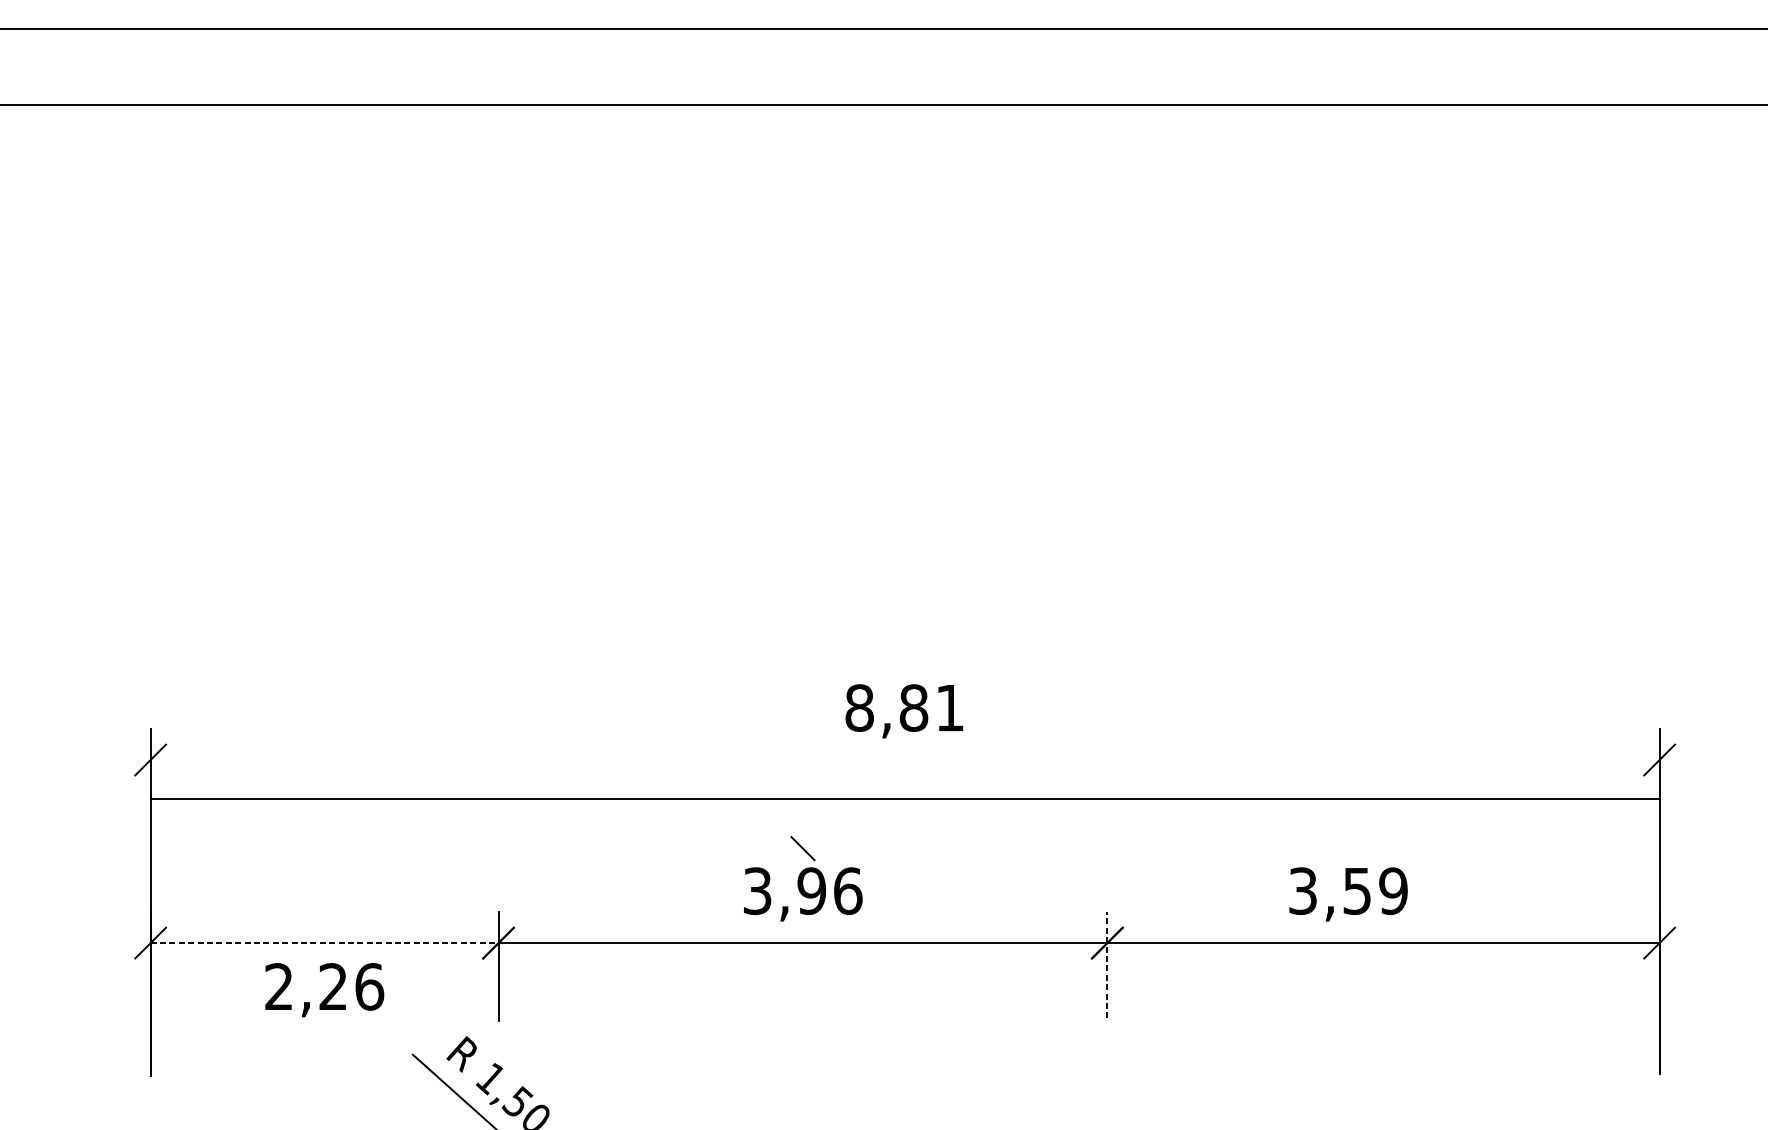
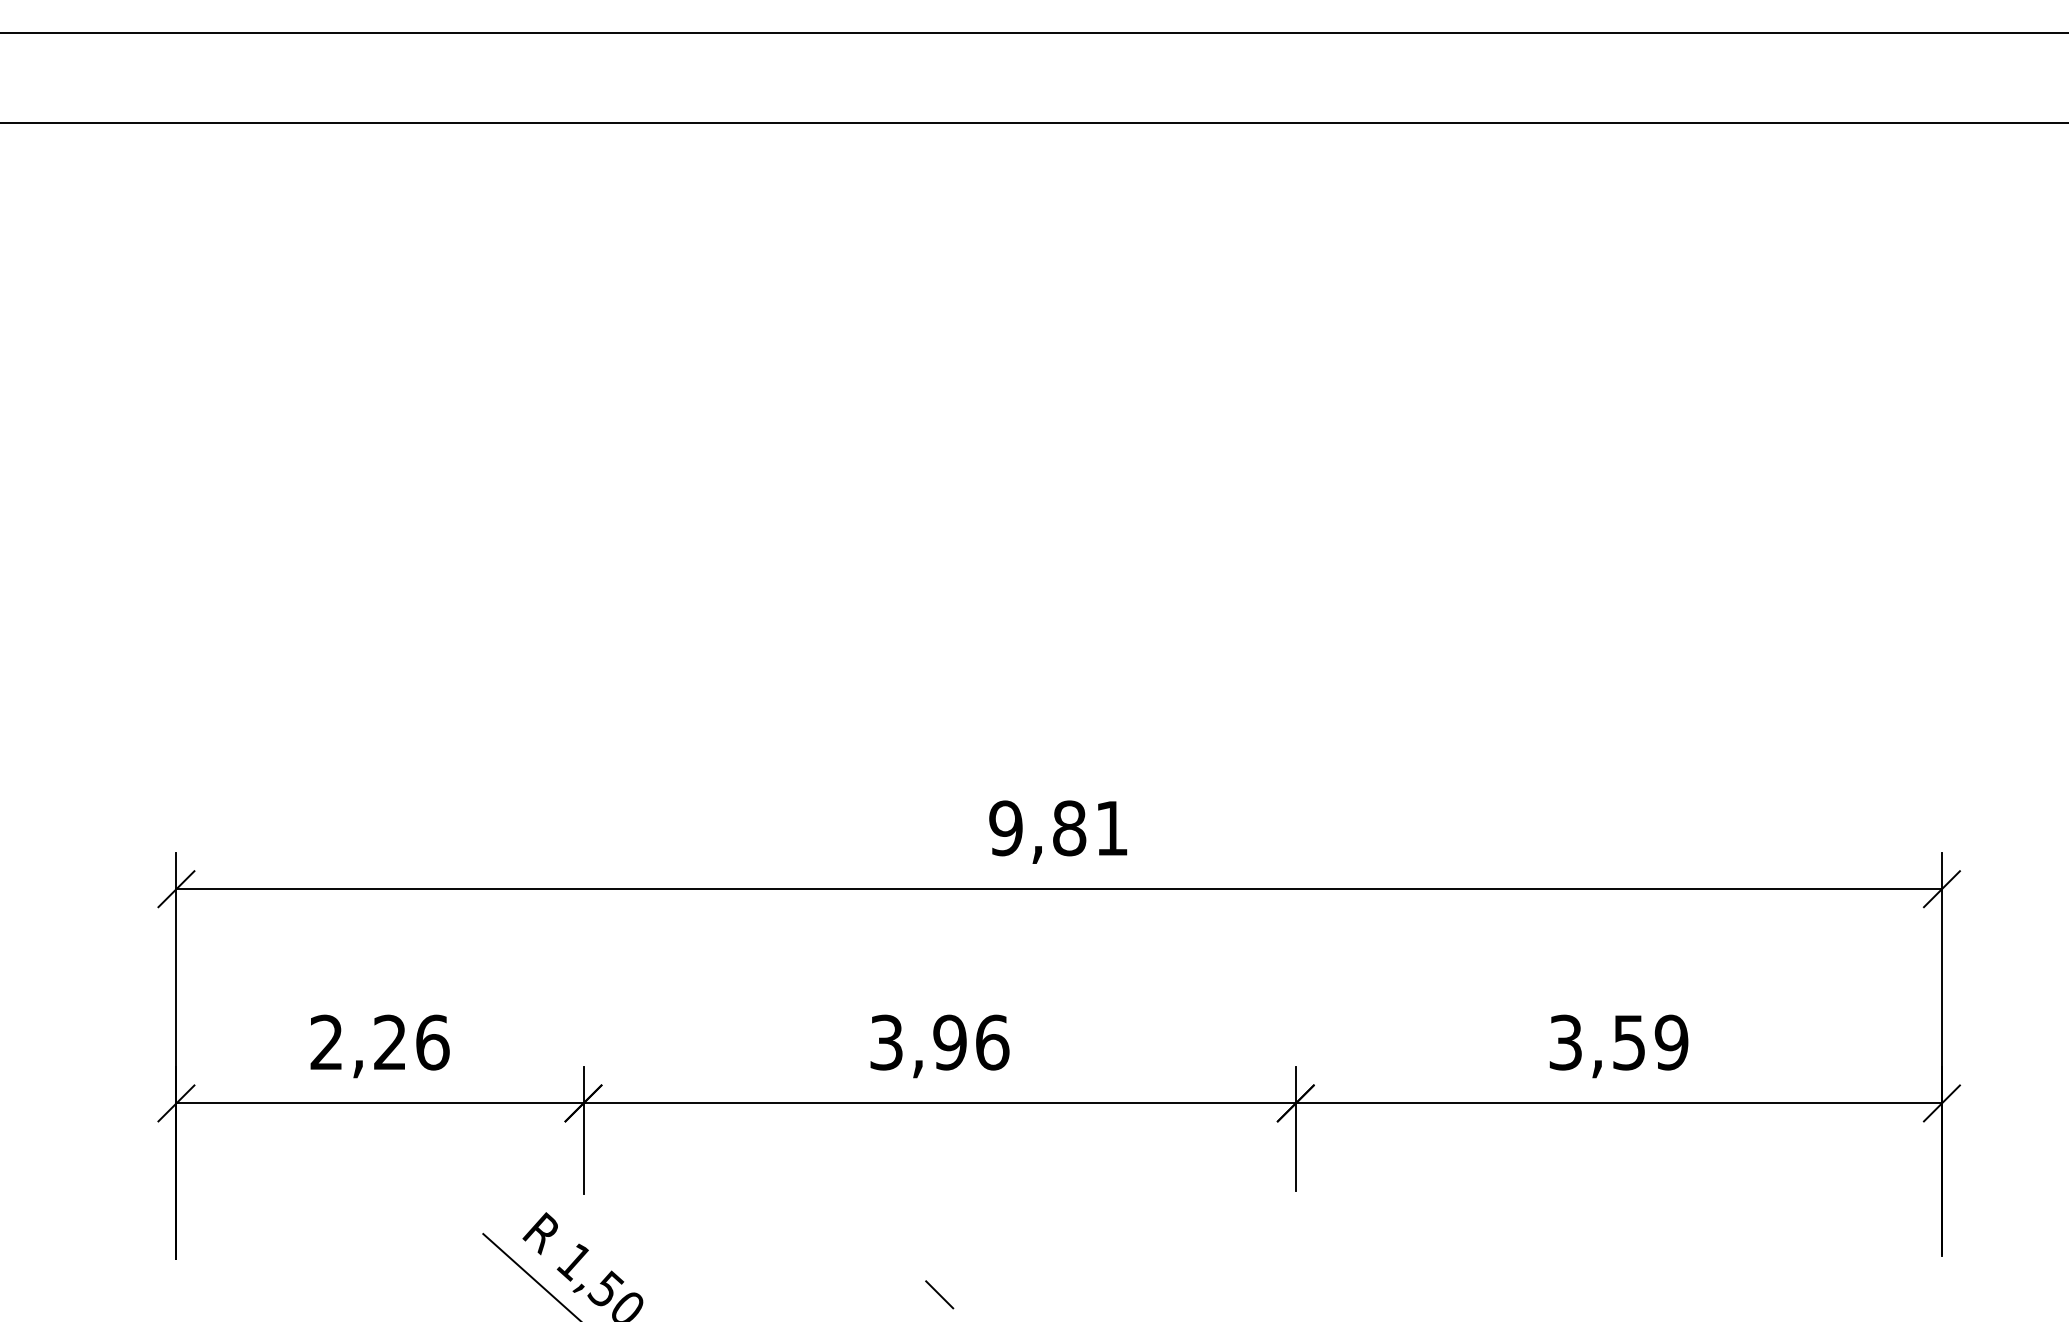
text: (859, 708) -> (1005, 828), 8,81 -> 9,81
line: (904, 799) -> (1058, 889), moved
line: (802, 848) -> (939, 1294), moved
text: (1348, 894) -> (1618, 1046), moved
line: (324, 943) -> (379, 1103), dashed -> solid
line: (1107, 965) -> (1295, 1129), dashed -> solid
text: (324, 990) -> (379, 1046), moved

